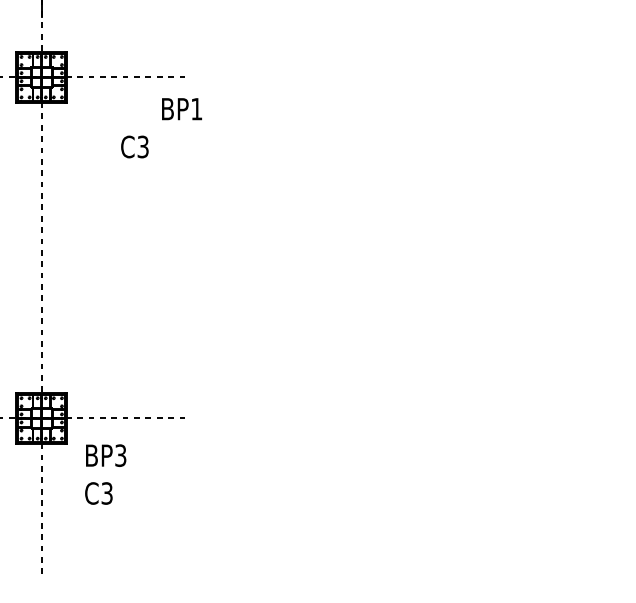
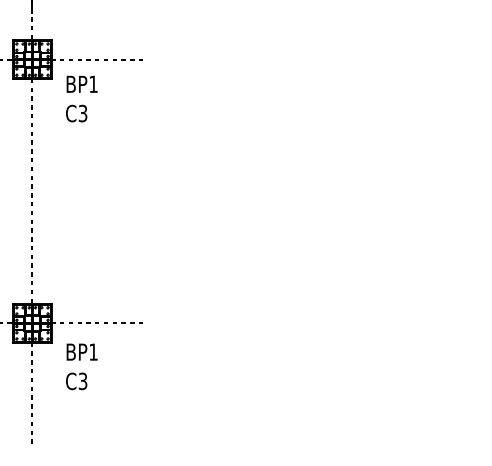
text: (181, 109) -> (81, 84), moved
text: (134, 146) -> (76, 113), moved
text: (120, 455) -> (93, 352), BP3 -> BP1

